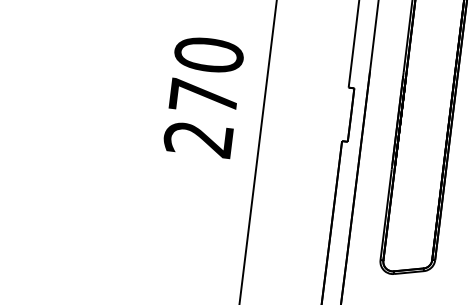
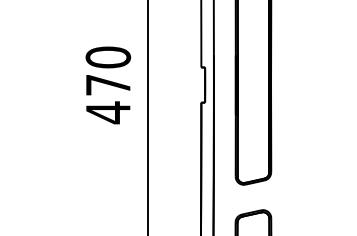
text: (197, 138) -> (107, 112), 270 -> 470

